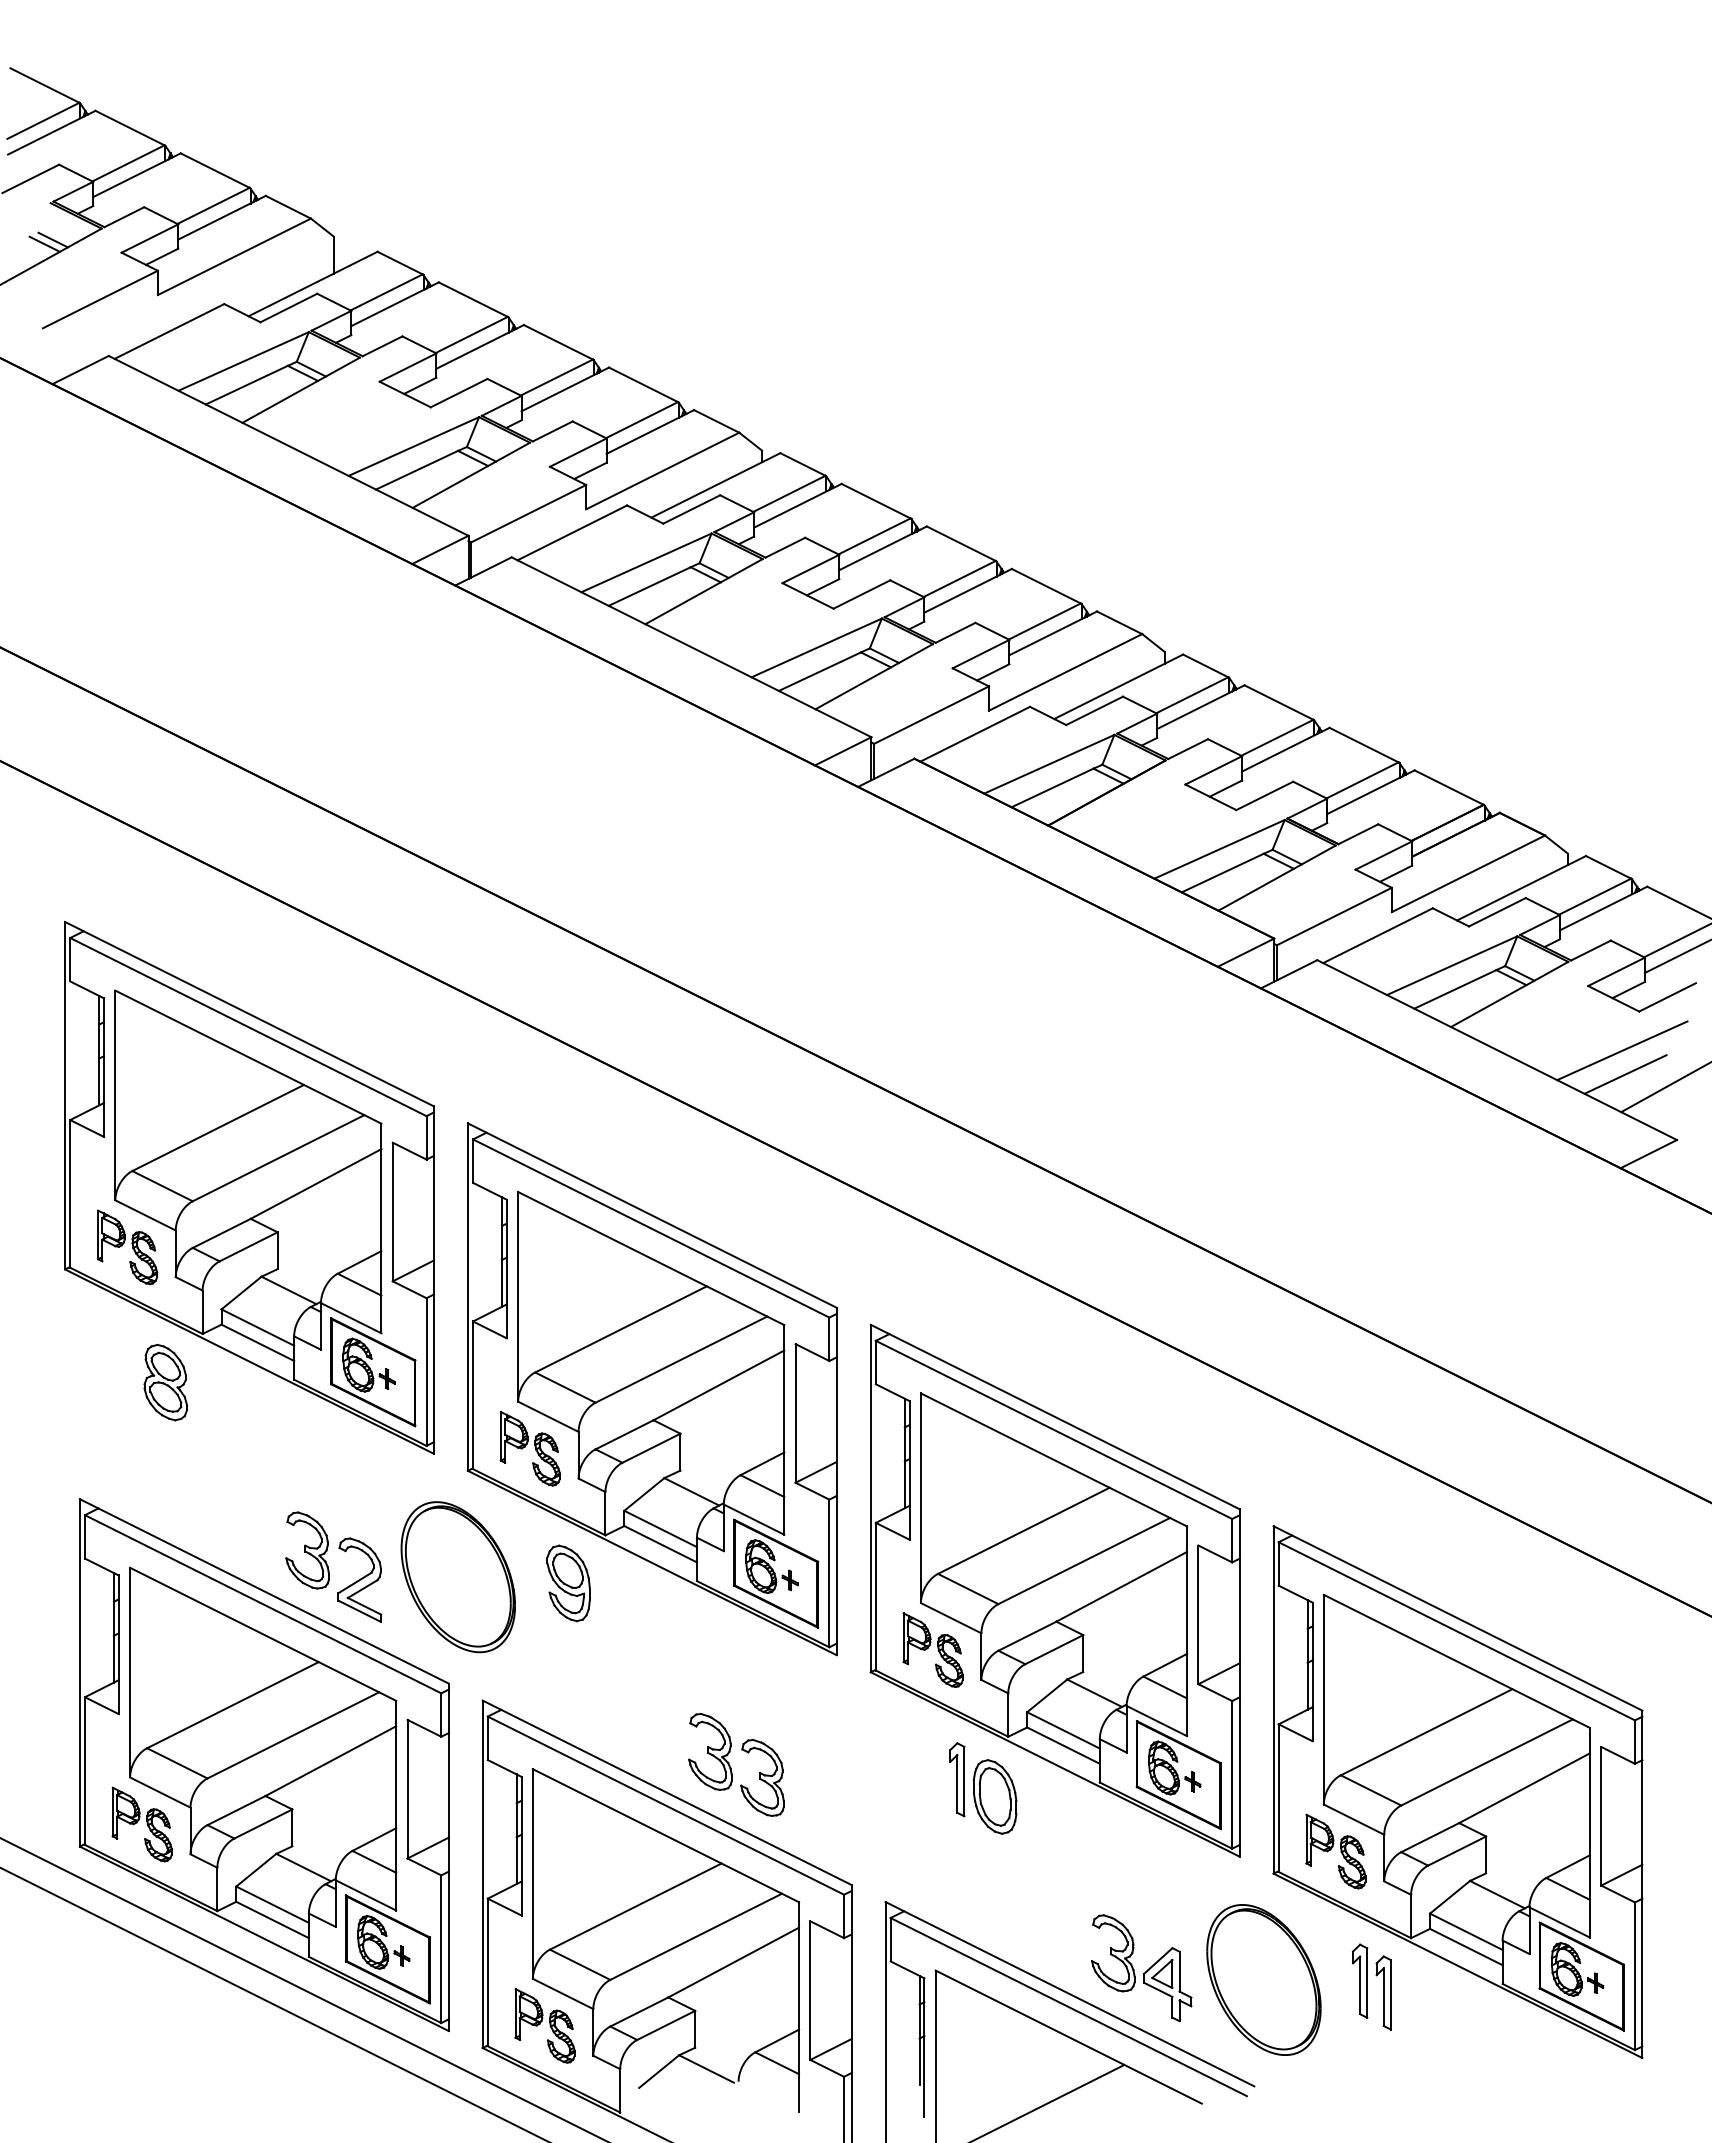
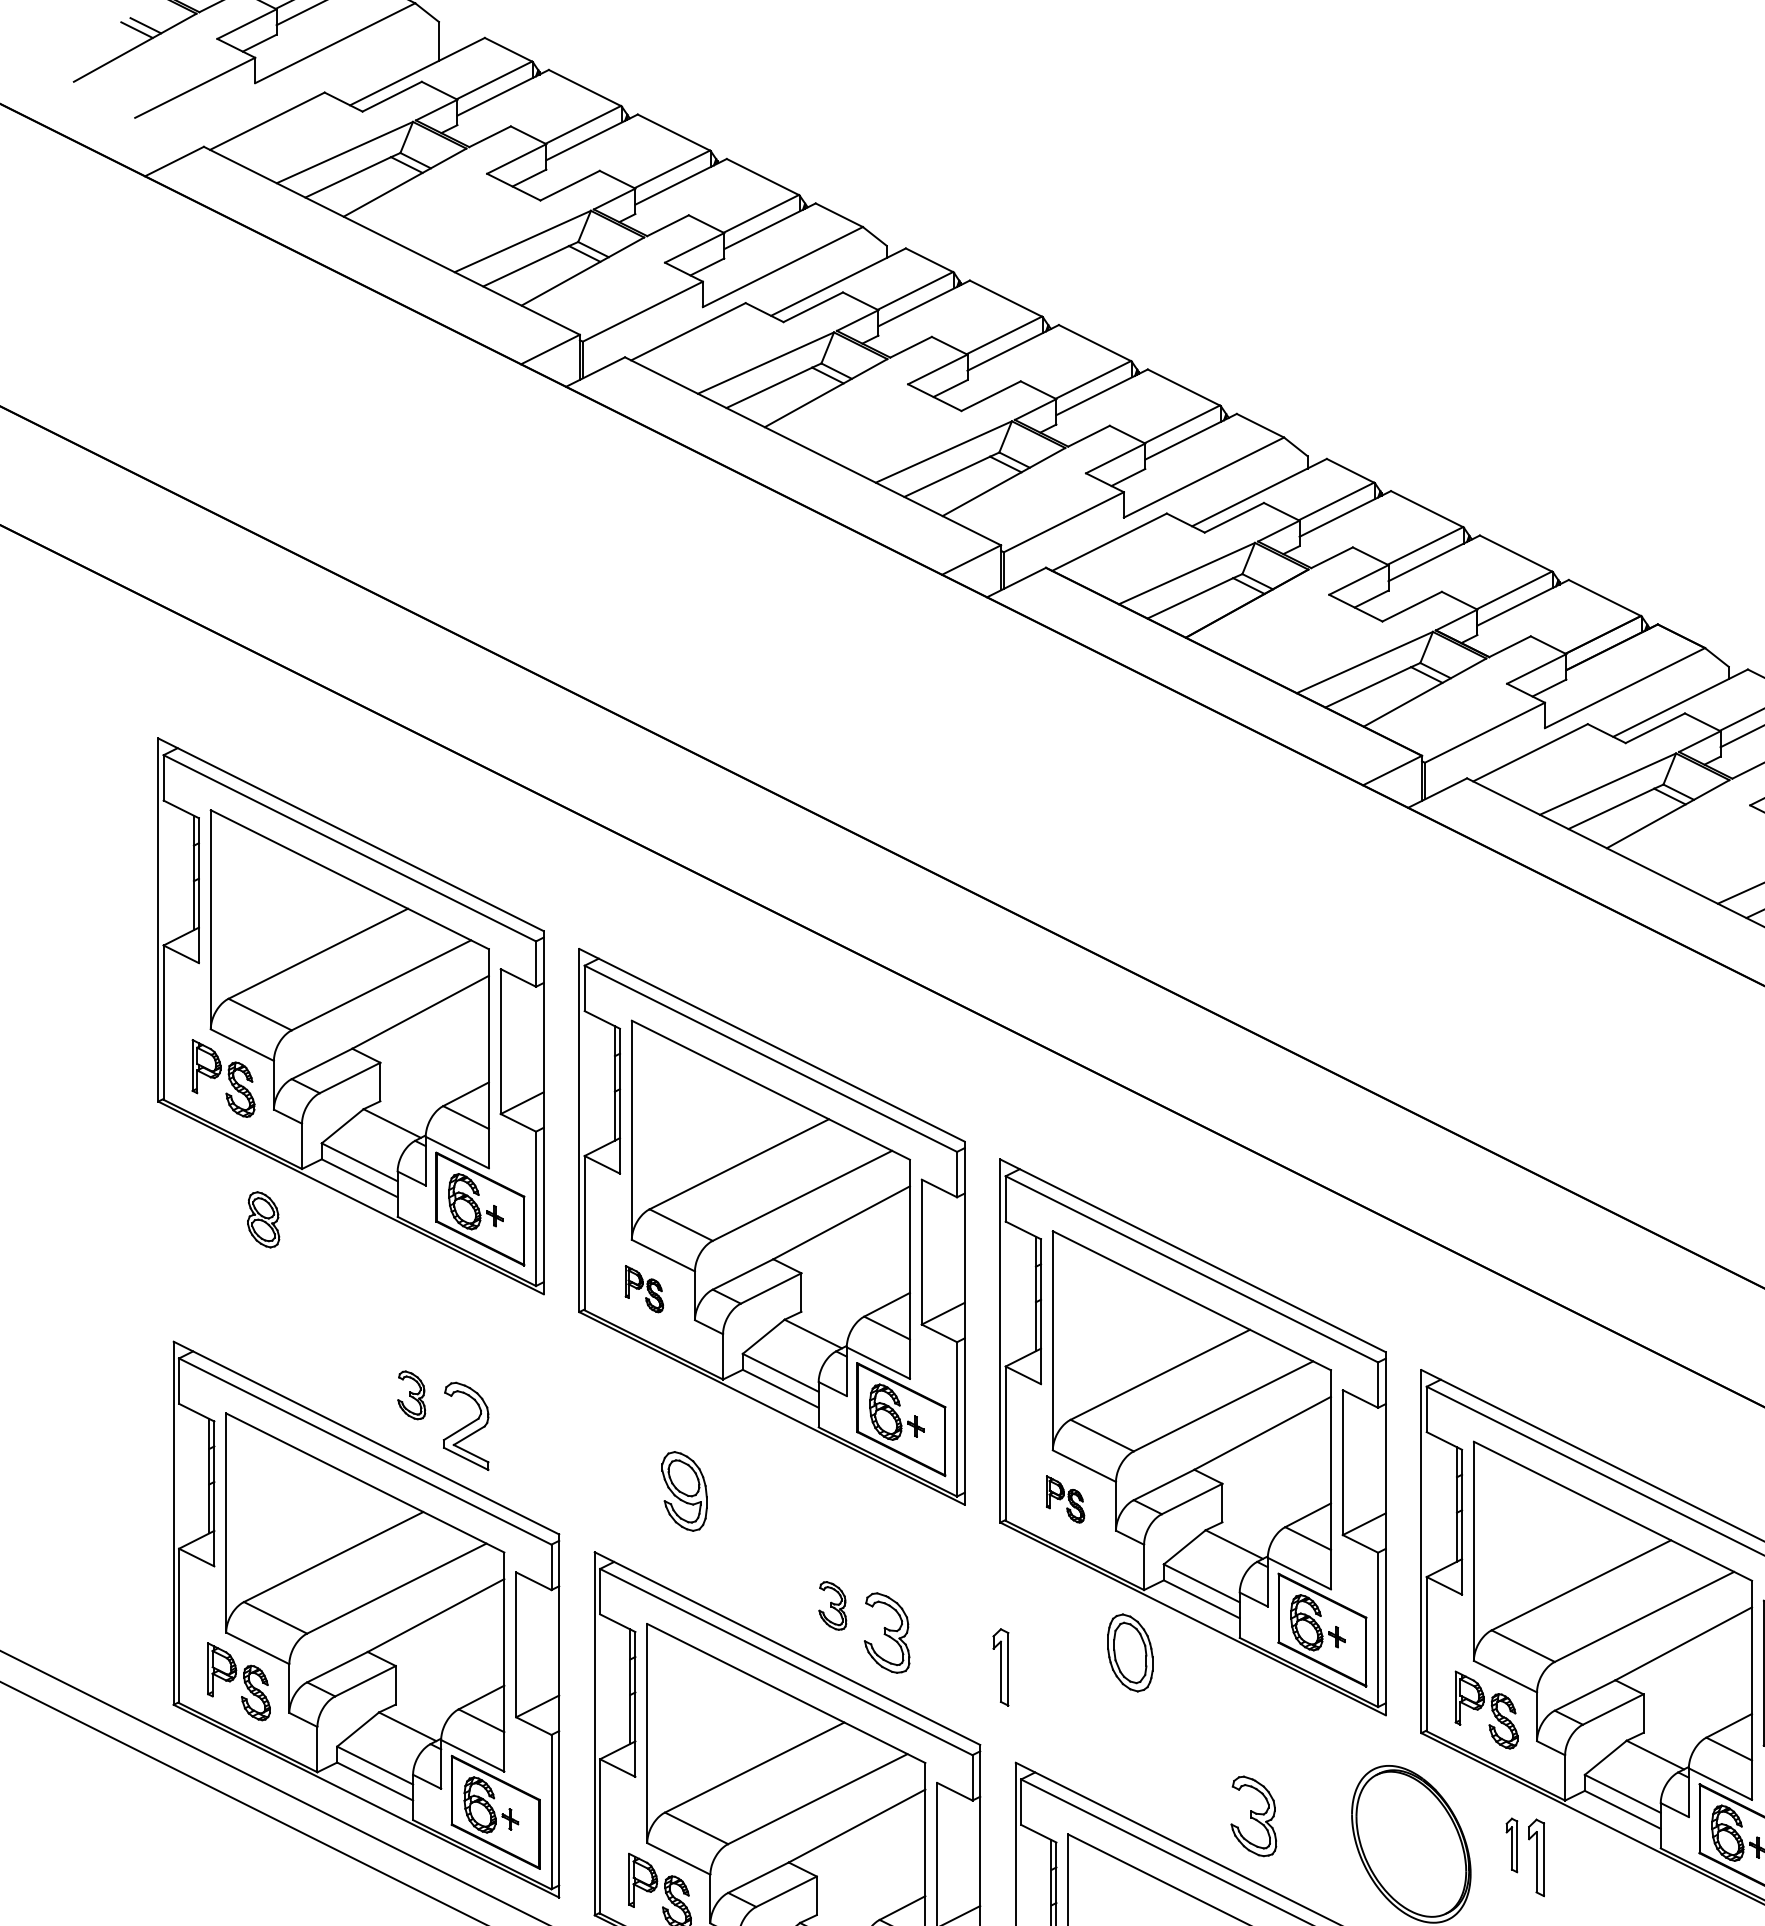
part: (165, 1382) -> (263, 1219), size x0.7
part: (529, 1448) -> (643, 1288), size x0.6
part: (307, 1550) -> (411, 1395), size x0.6
part: (457, 1577) -> (568, 1423), removed
part: (568, 1583) -> (684, 1491), moved
part: (932, 1649) -> (1064, 1498), size x0.6
part: (710, 1751) -> (832, 1605), size x0.6
part: (957, 1779) -> (1001, 1667), moved
part: (1360, 1980) -> (1512, 1844), size x0.7
part: (1167, 1984) -> (1310, 1848), removed

